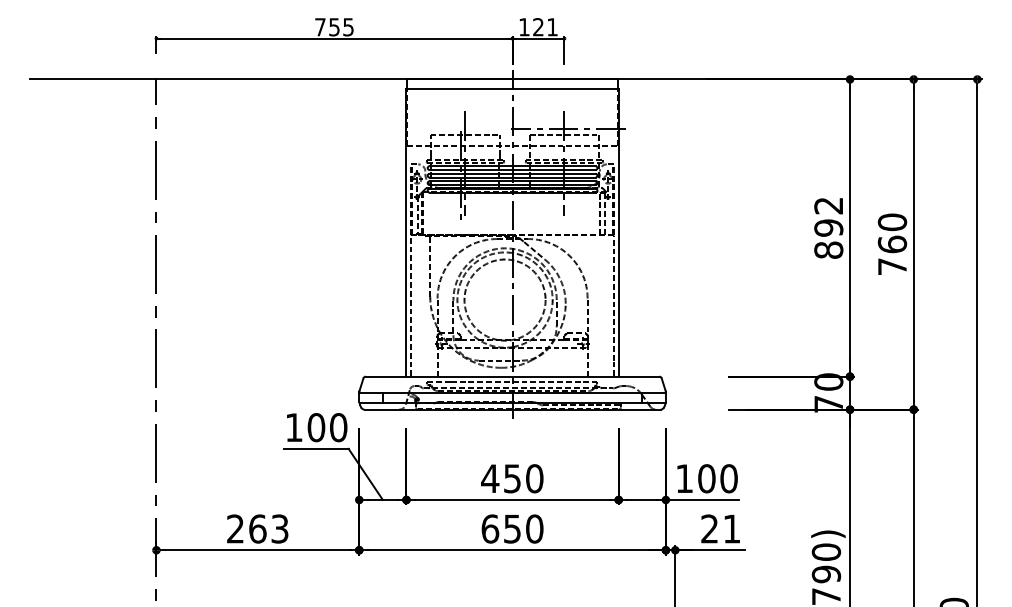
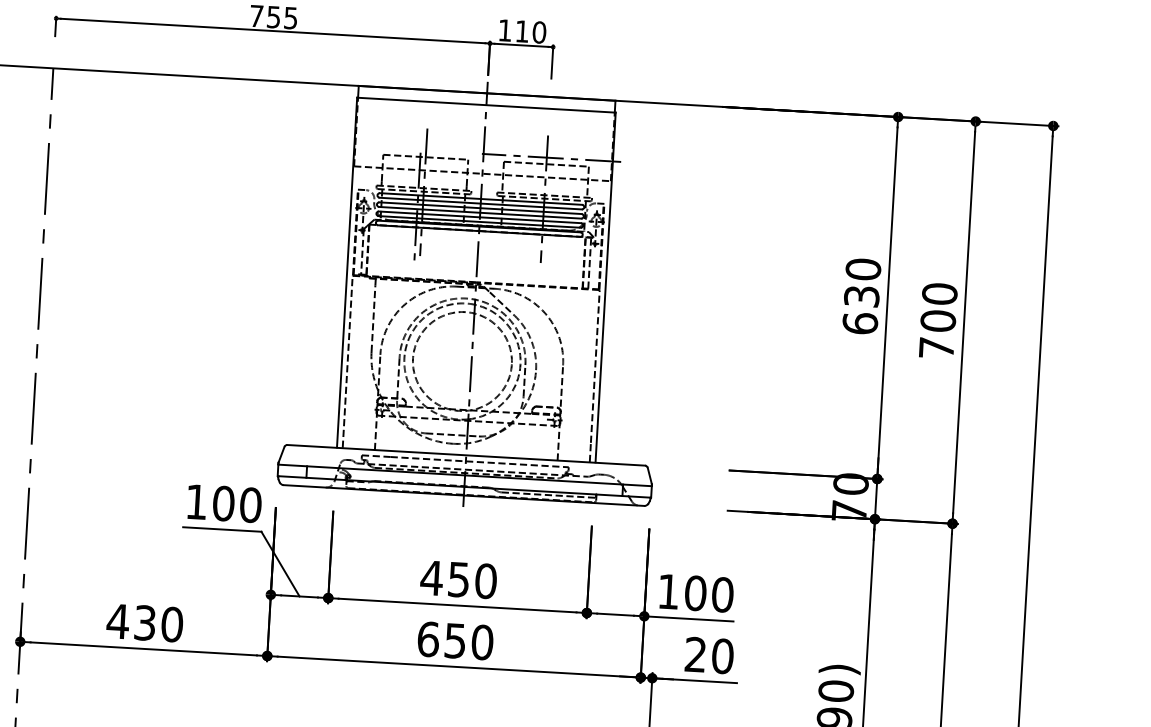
text: (545, 27) -> (530, 32), 121 -> 110
text: (828, 227) -> (861, 295), 892 -> 630
text: (891, 244) -> (937, 320), 760 -> 700
text: (257, 528) -> (144, 622), 263 -> 430
text: (731, 528) -> (722, 655), 21 -> 20

